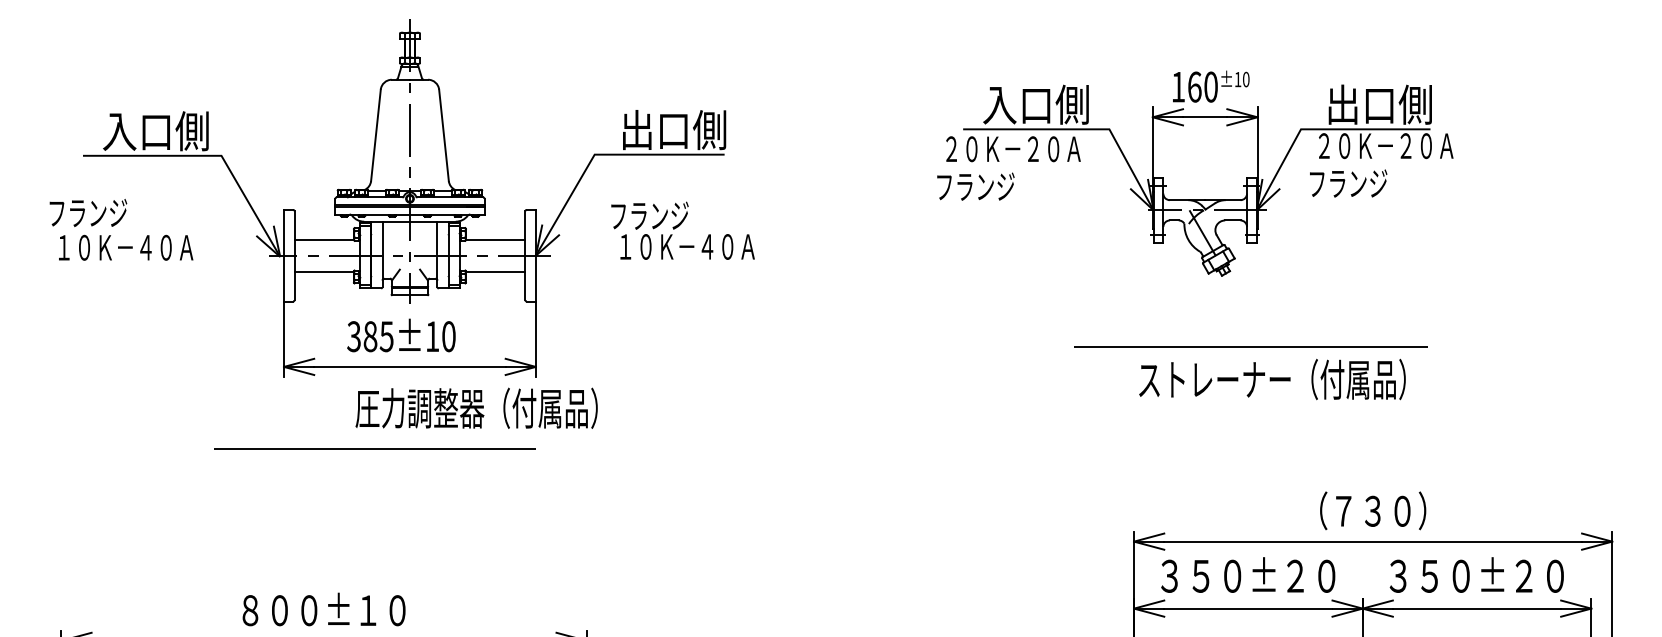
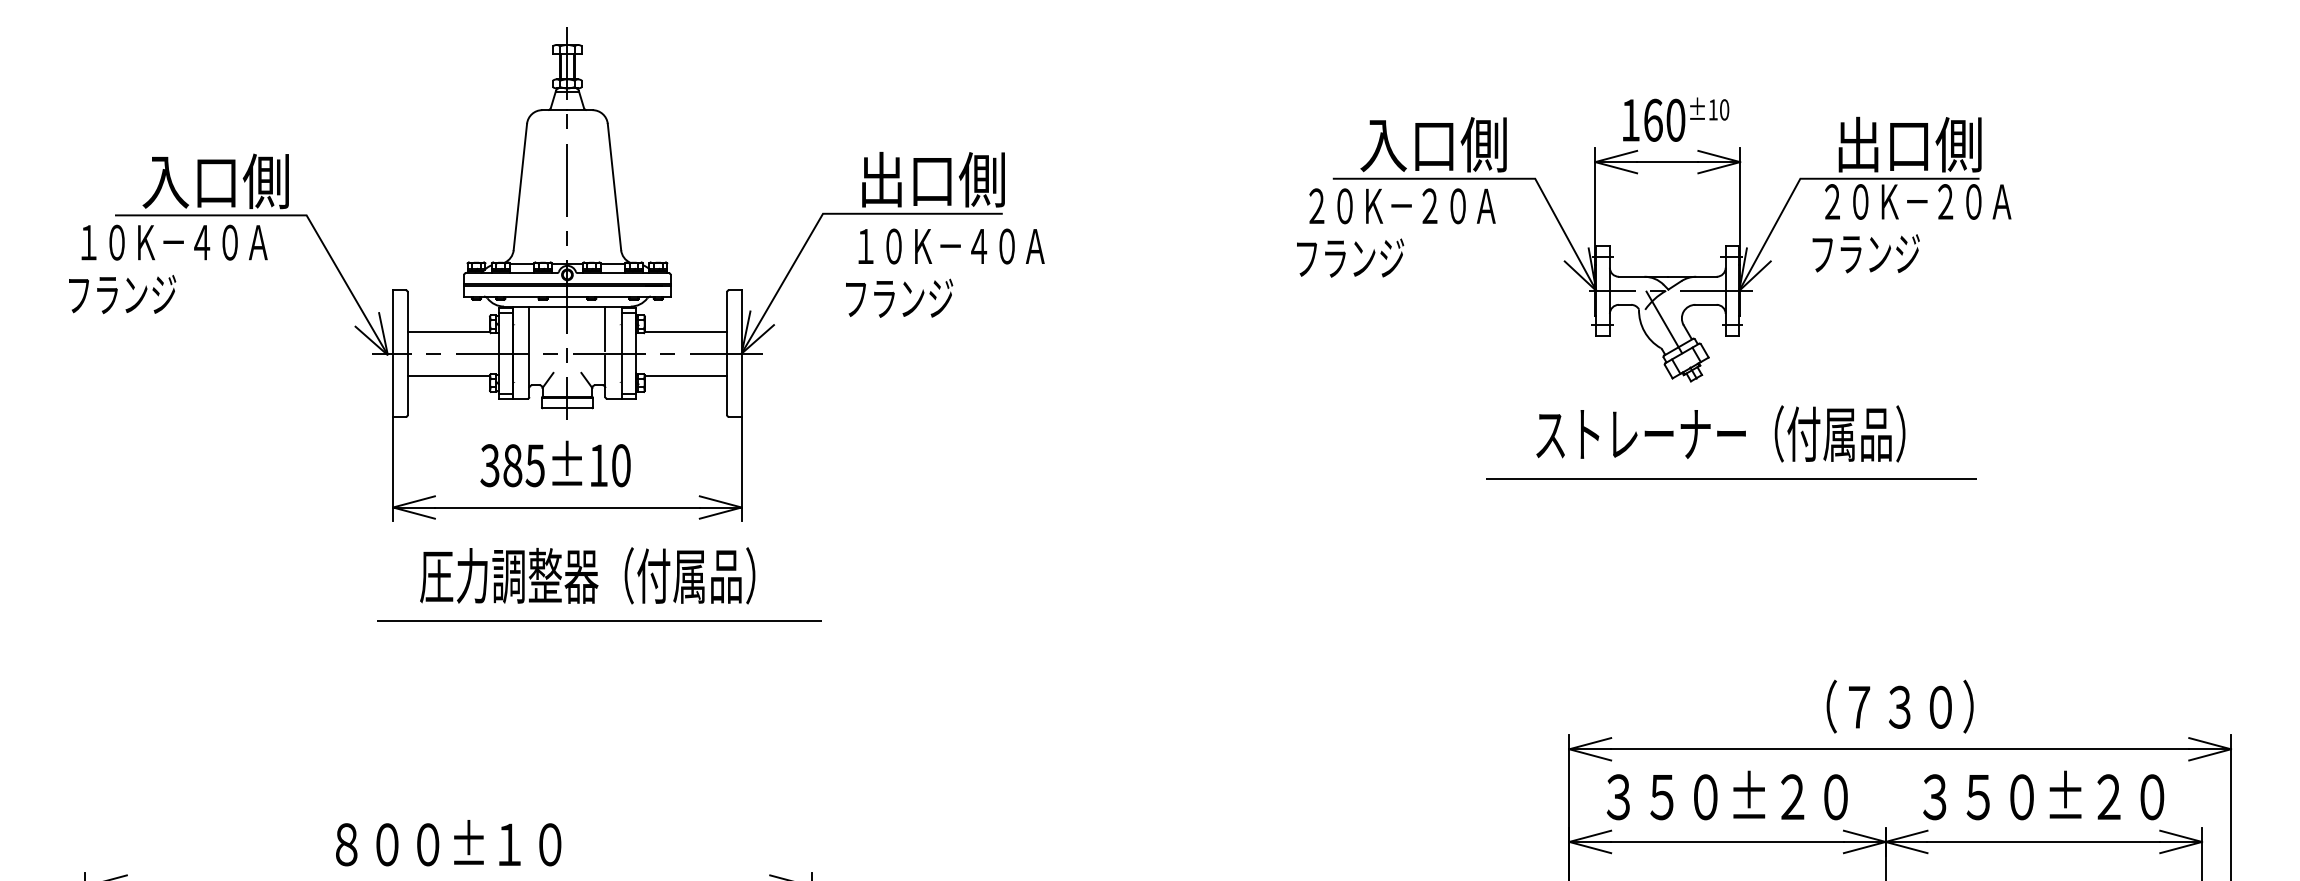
text: (687, 246) -> (951, 246), moved
text: (126, 247) -> (174, 242), moved
text: (1272, 379) -> (1720, 433), moved
text: (476, 408) -> (587, 575), moved
line: (375, 448) -> (599, 620), moved

